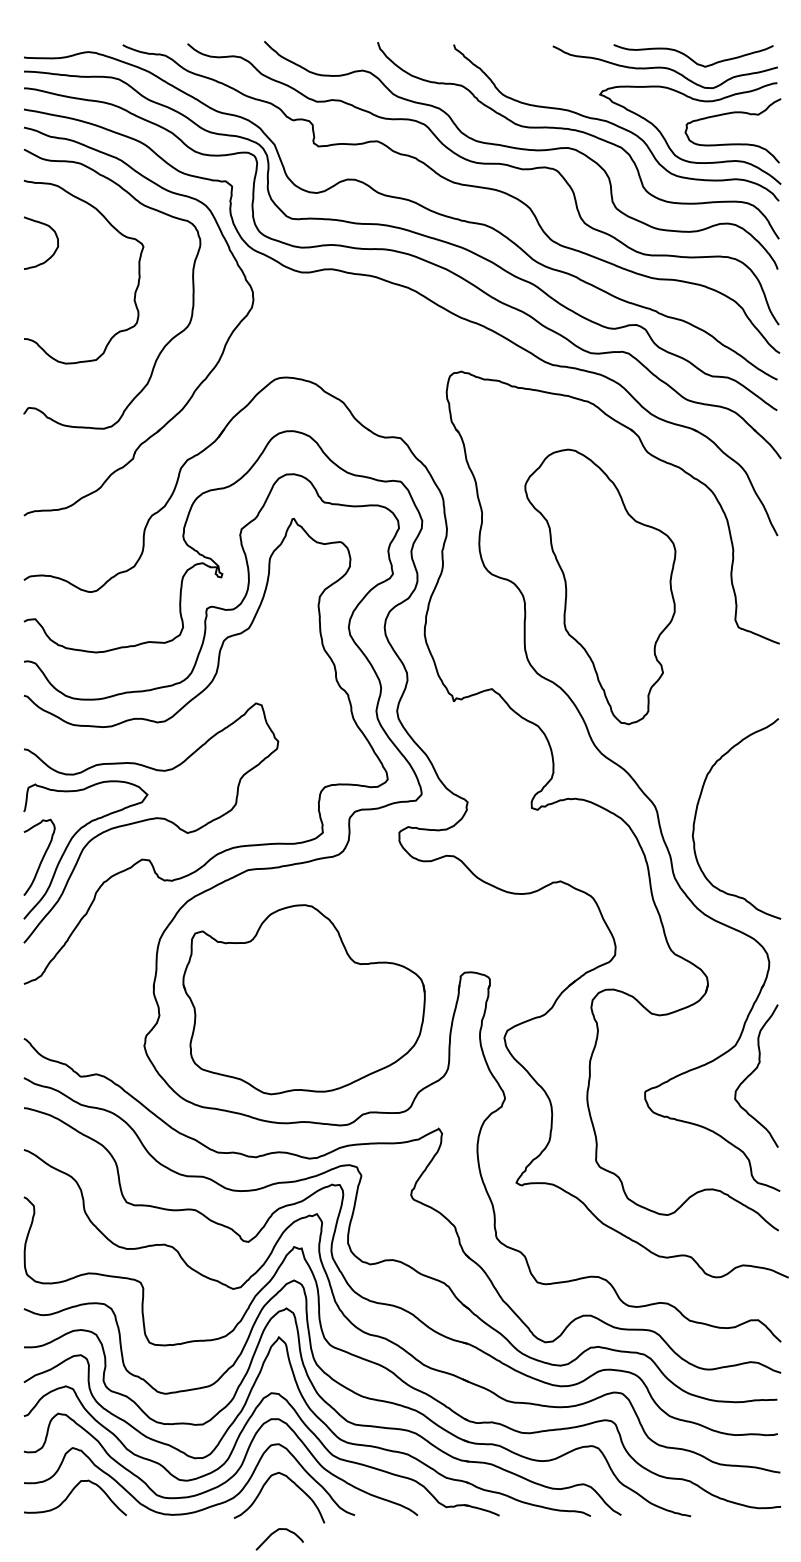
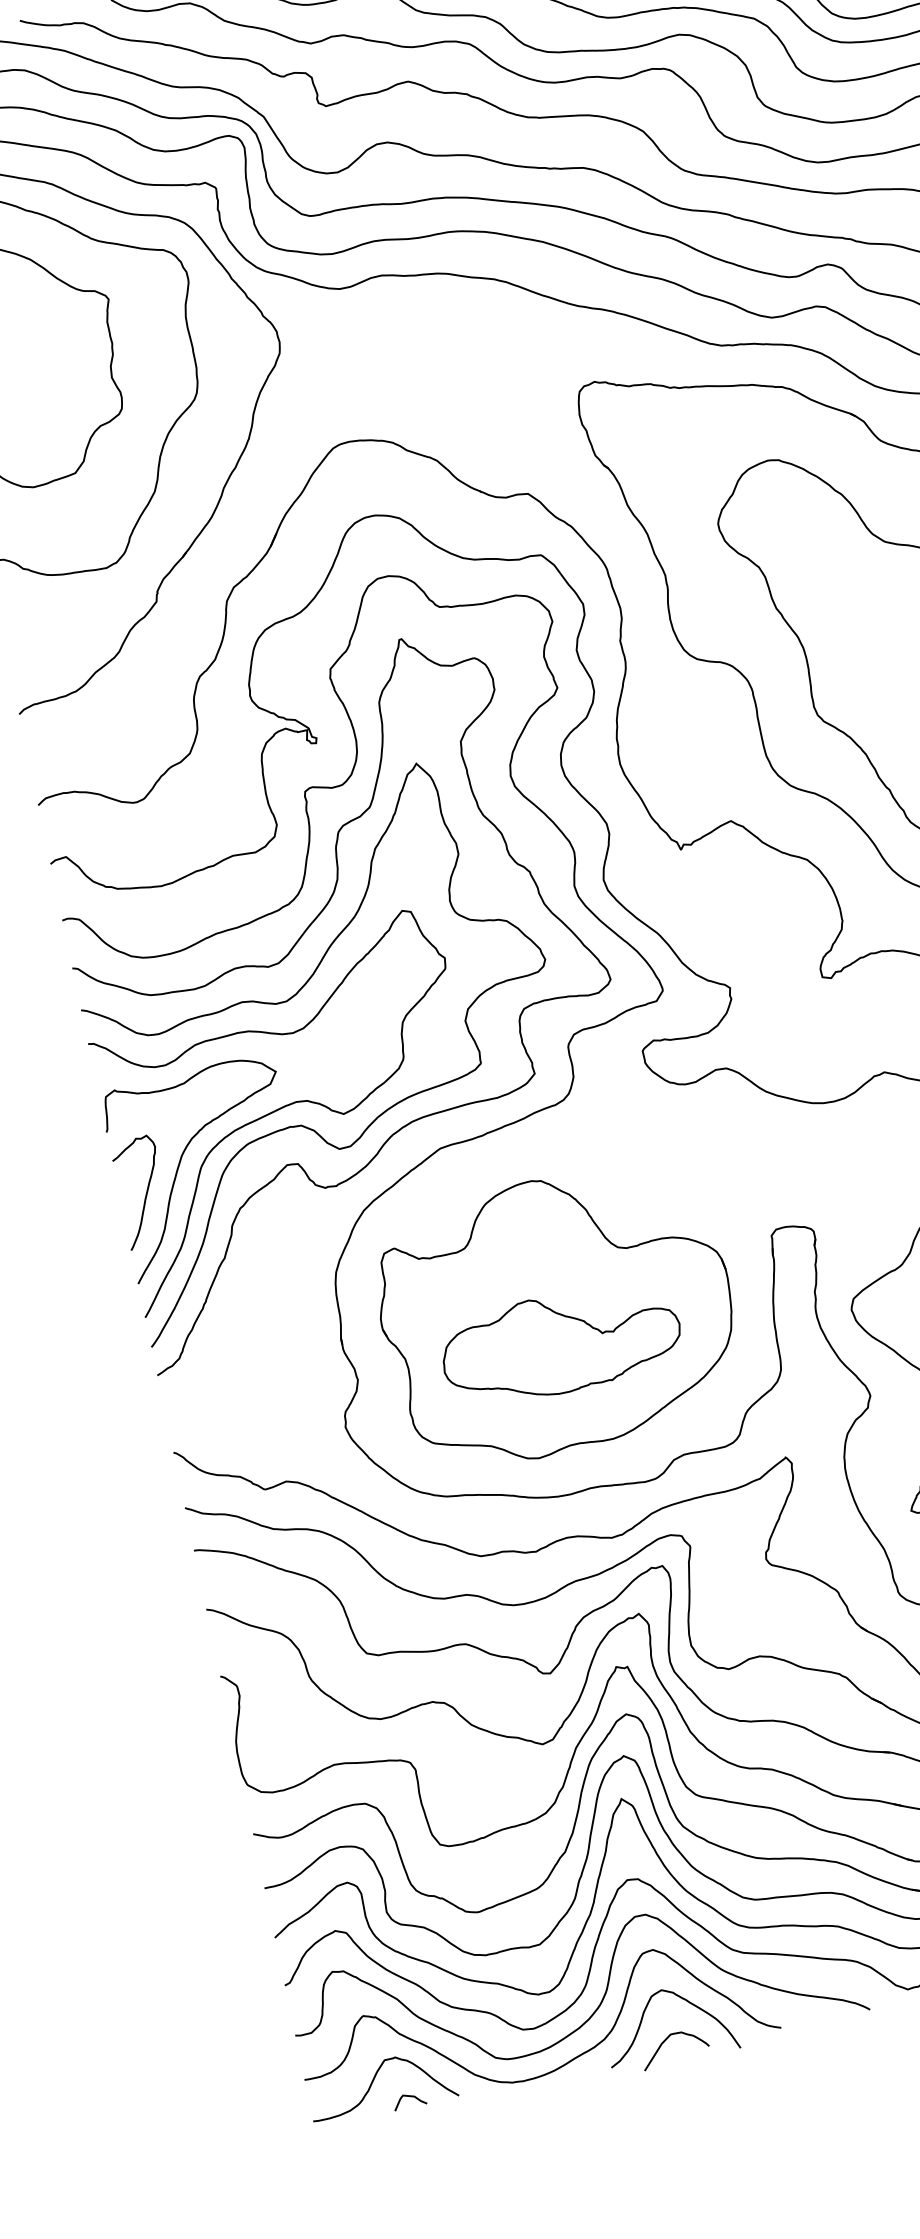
curve: (167, 748) -> (290, 1000), added
part: (302, 1019) -> (561, 1343), added
curve: (92, 1509) -> (409, 2097), added
curve: (274, 1533) -> (665, 2042), moved

